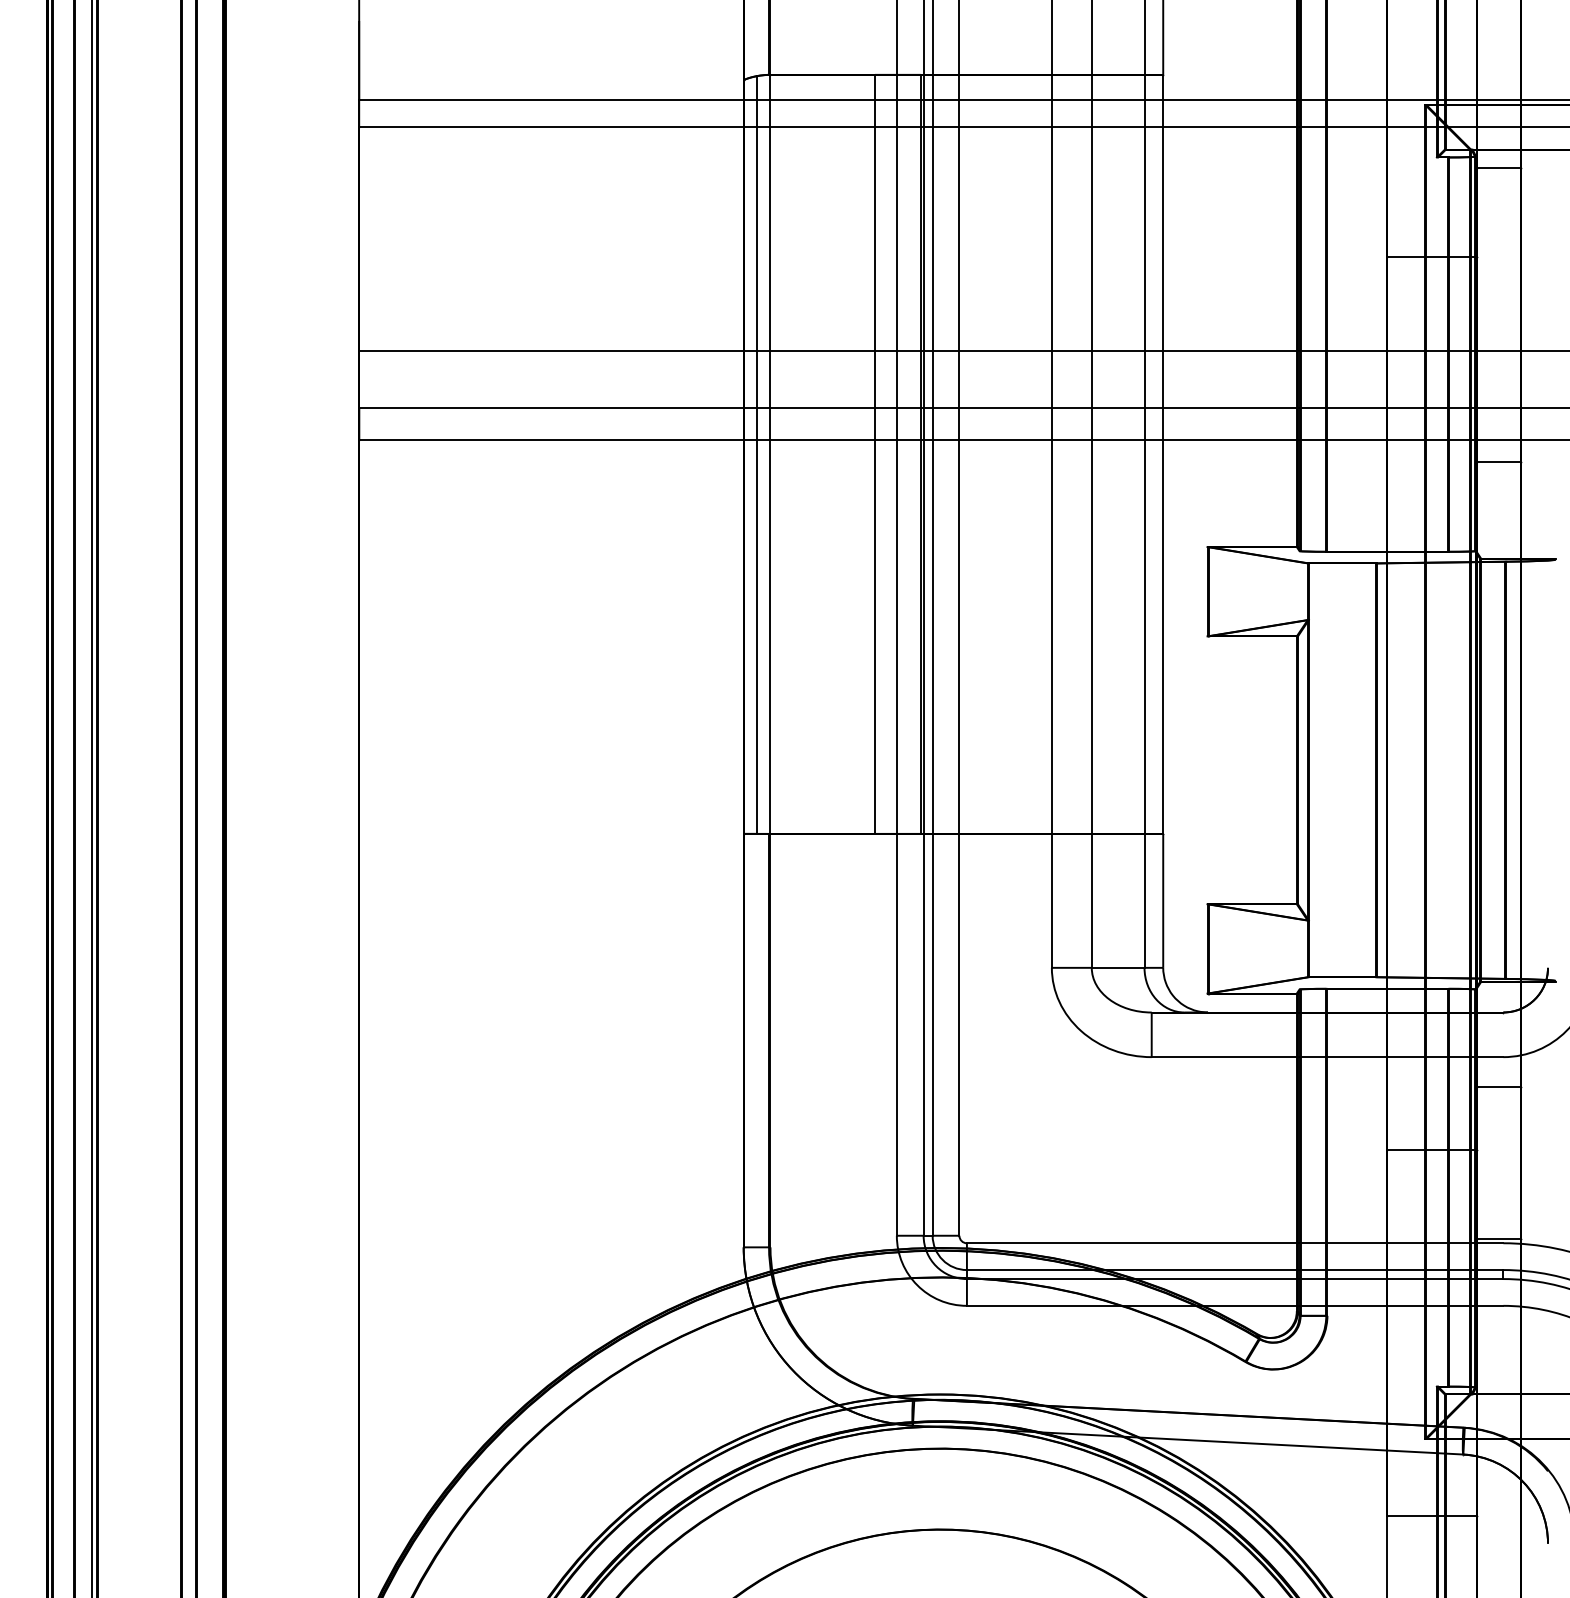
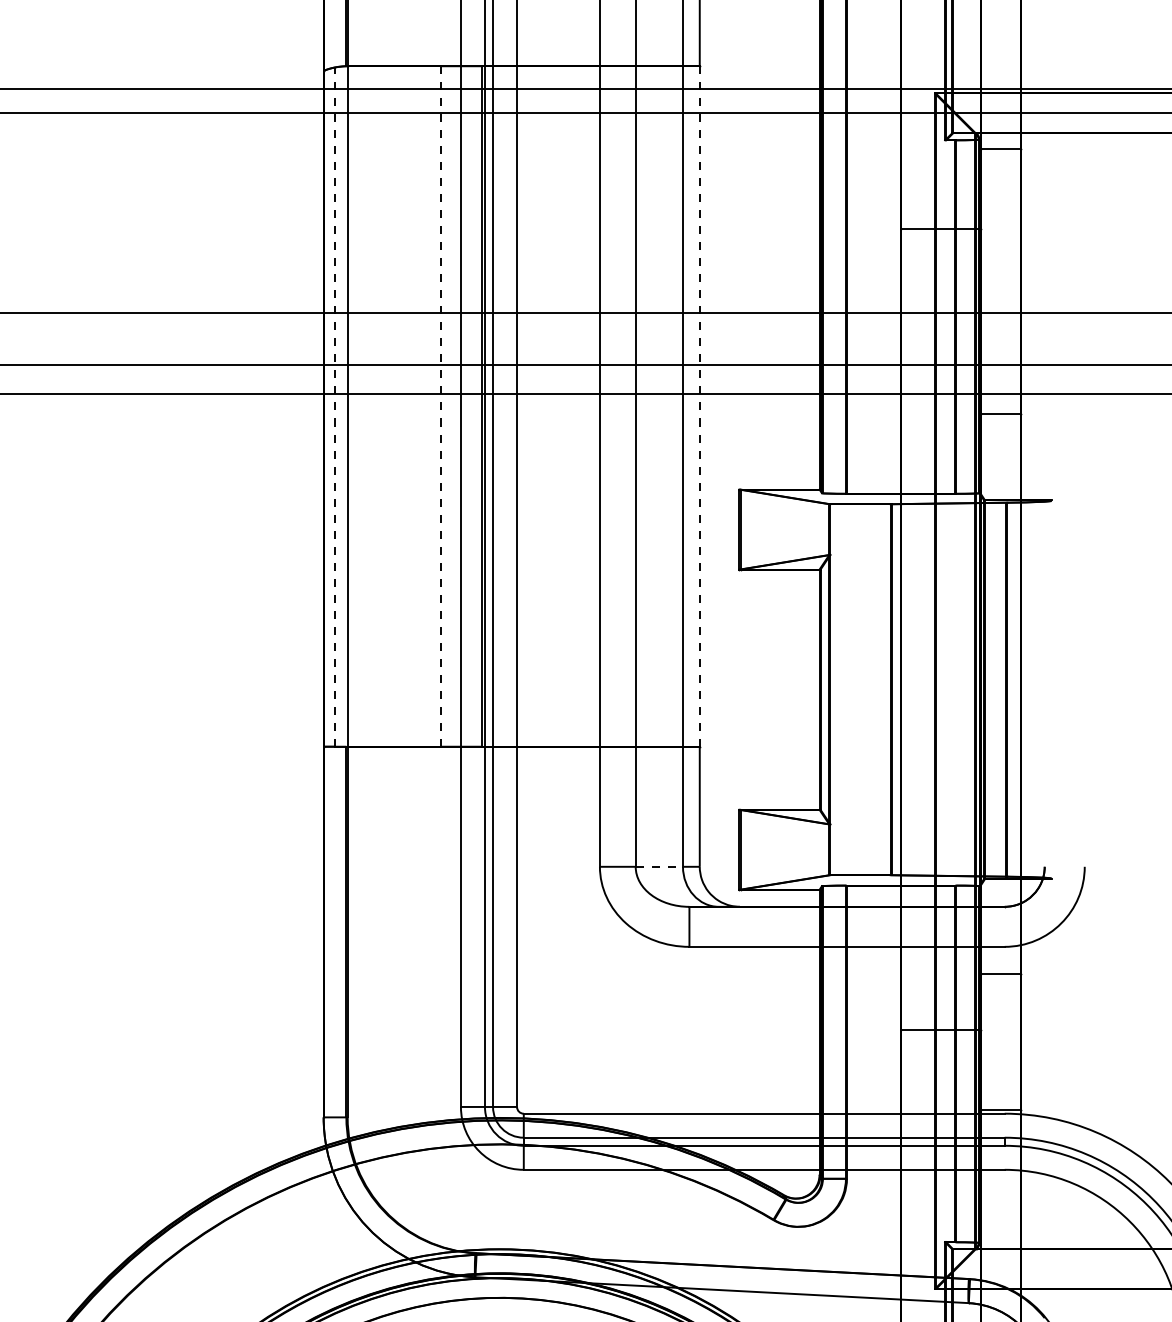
line: (874, 454) -> (440, 406), solid -> dashed
line: (1163, 454) -> (700, 406), solid -> dashed
line: (756, 455) -> (335, 407), solid -> dashed
line: (1118, 967) -> (659, 866), solid -> dashed

